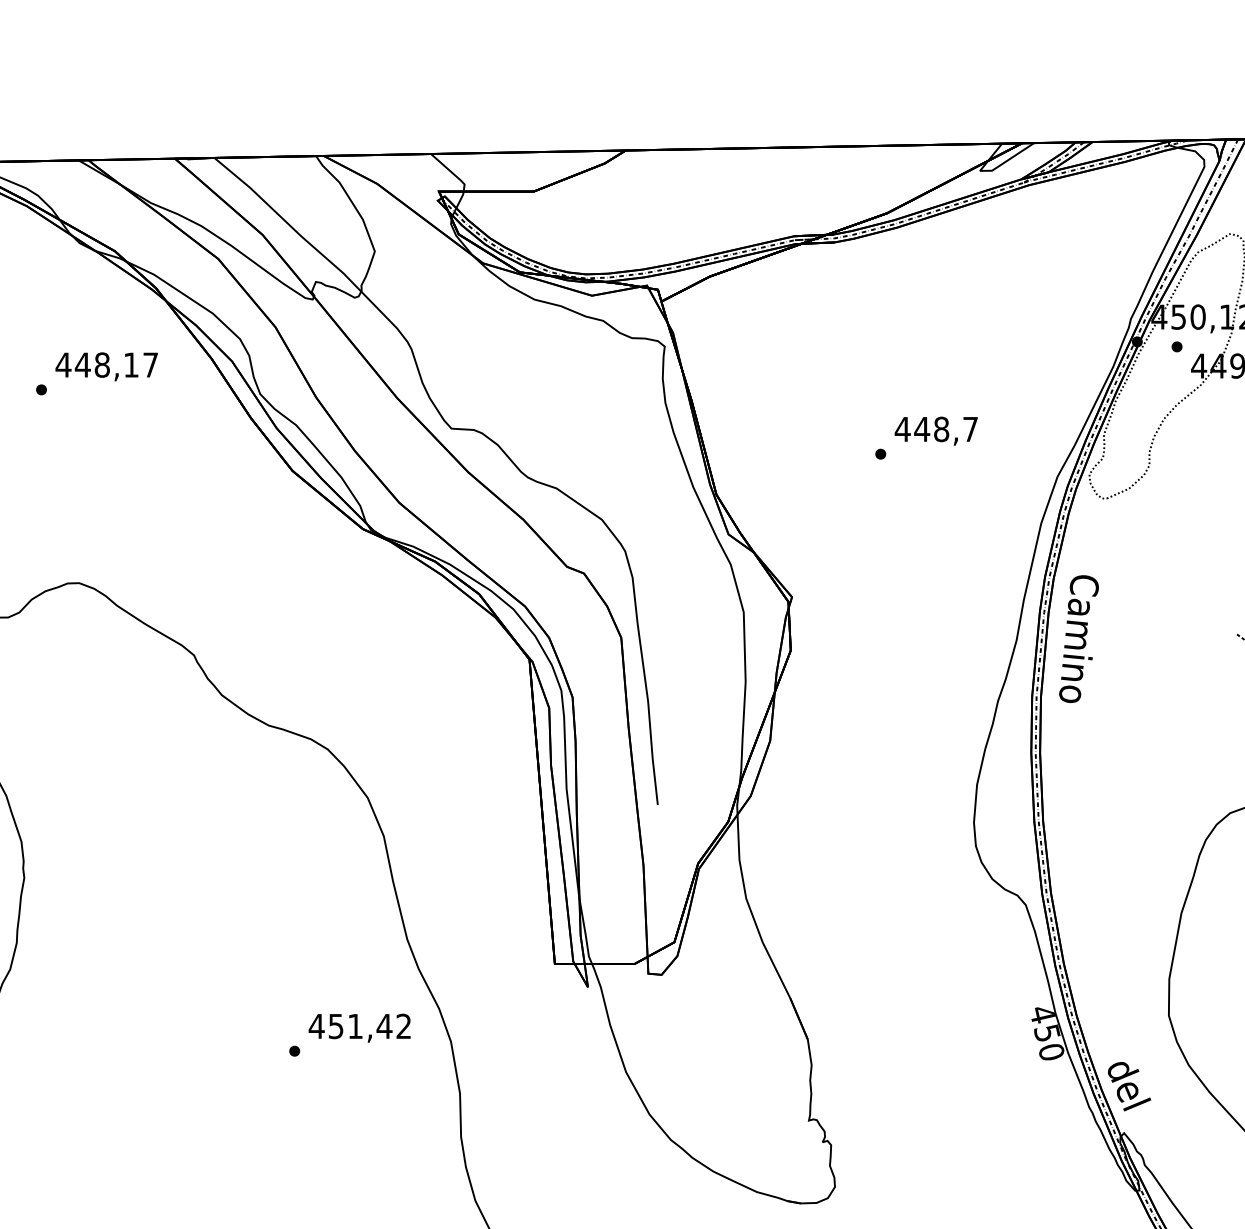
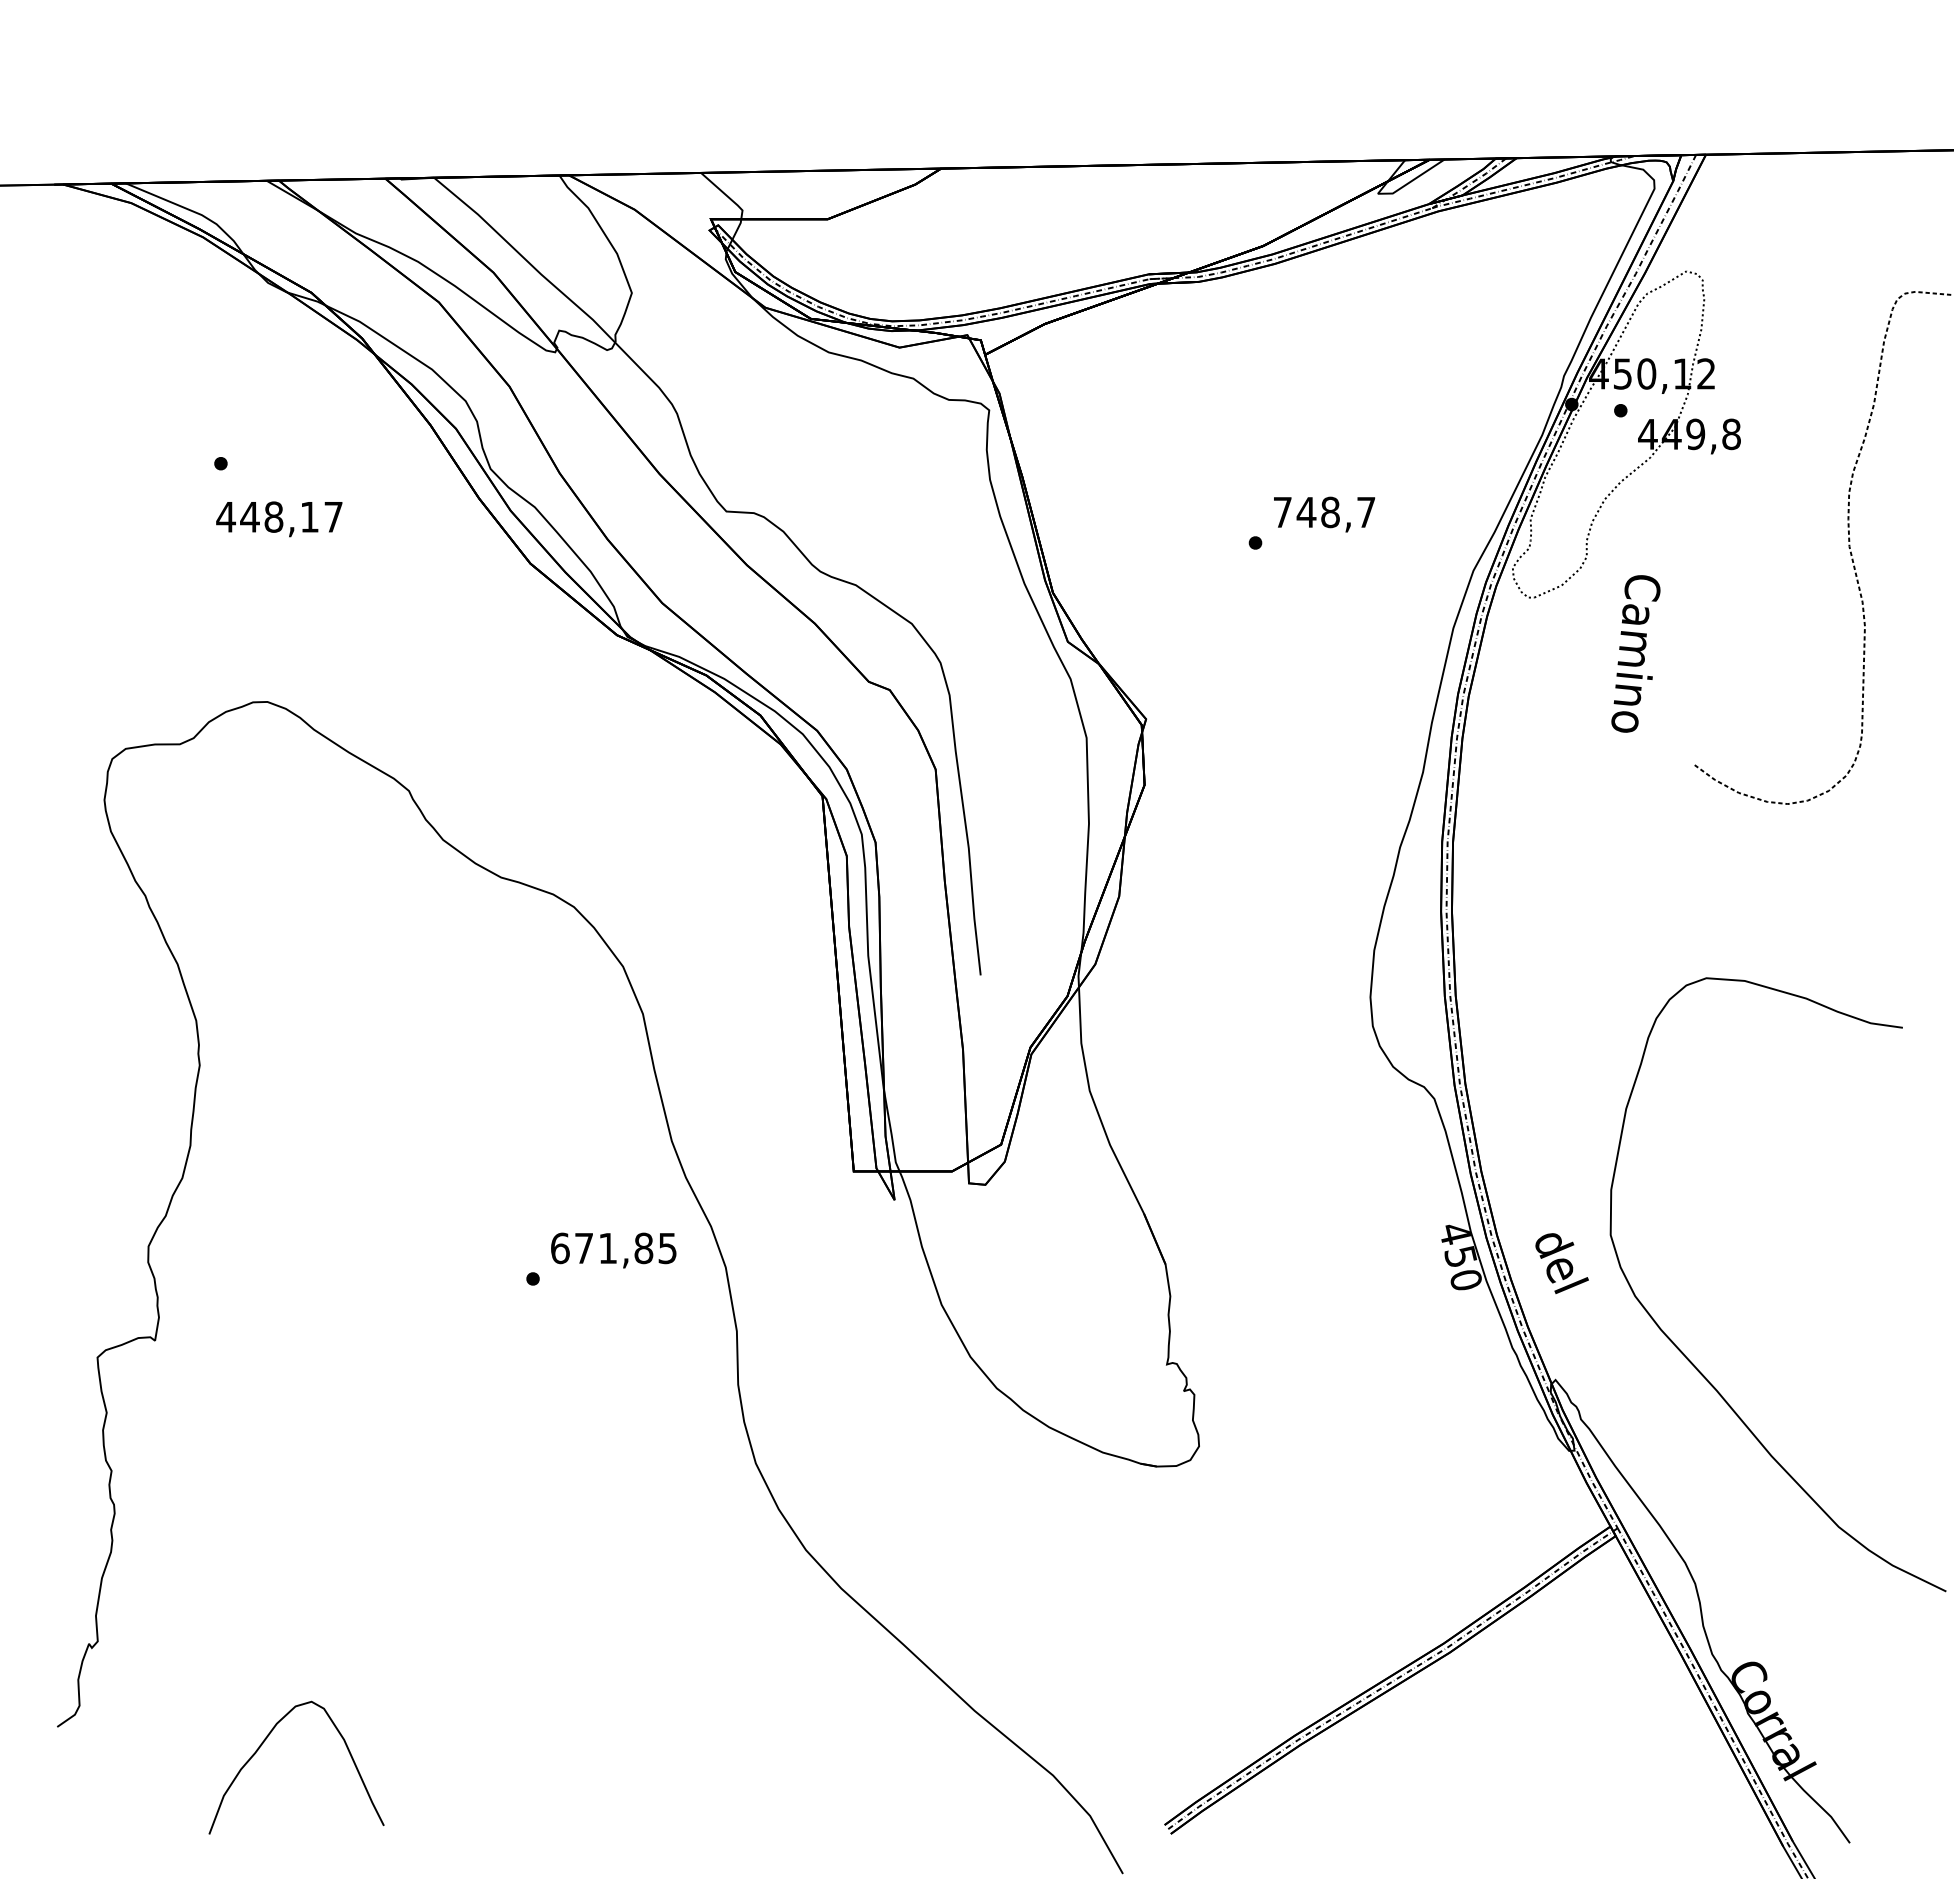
text: (106, 367) -> (279, 519), moved
text: (902, 429) -> (1282, 512), 448,7 -> 748,7
text: (1078, 638) -> (1635, 653), moved
text: (359, 1026) -> (613, 1248), 451,42 -> 671,85
text: (1128, 1086) -> (1561, 1263), moved

